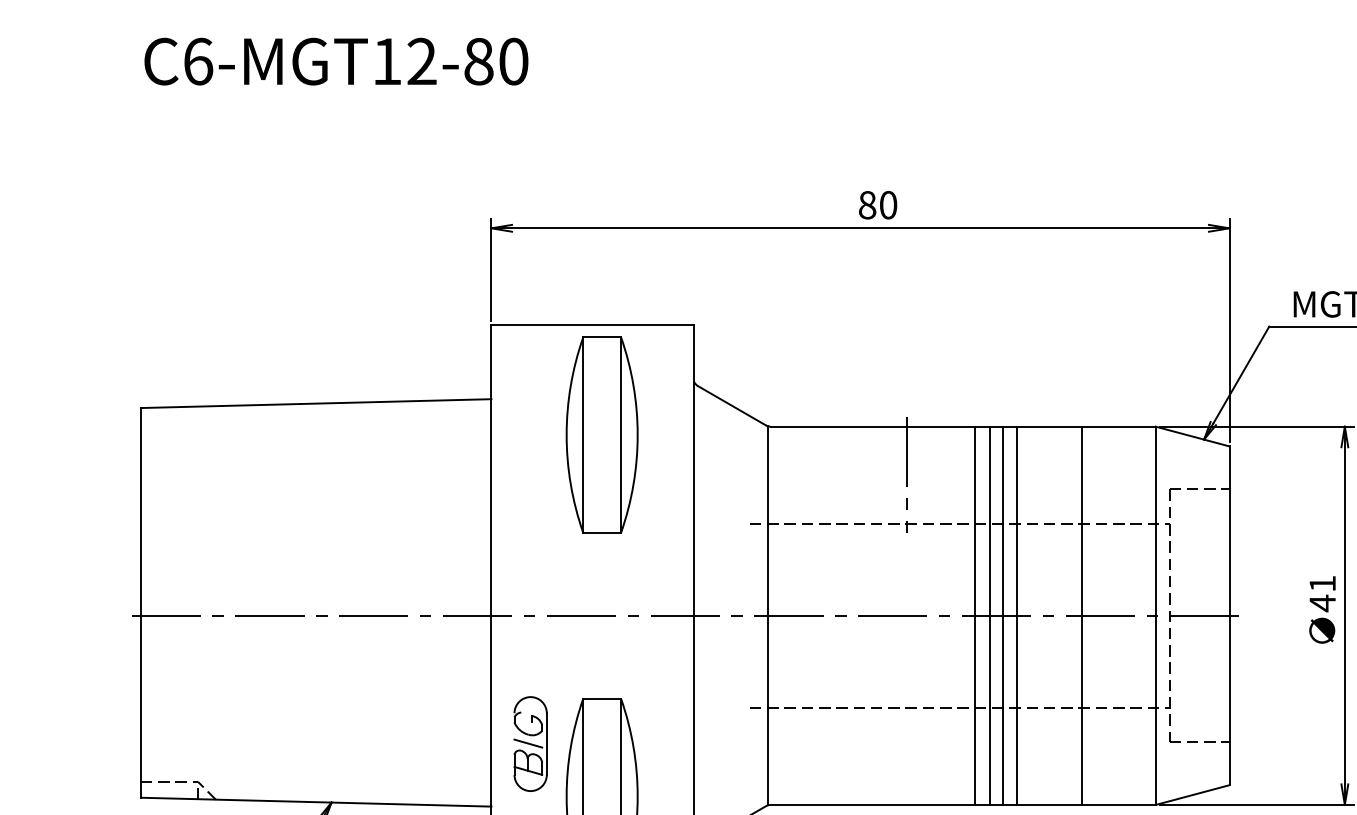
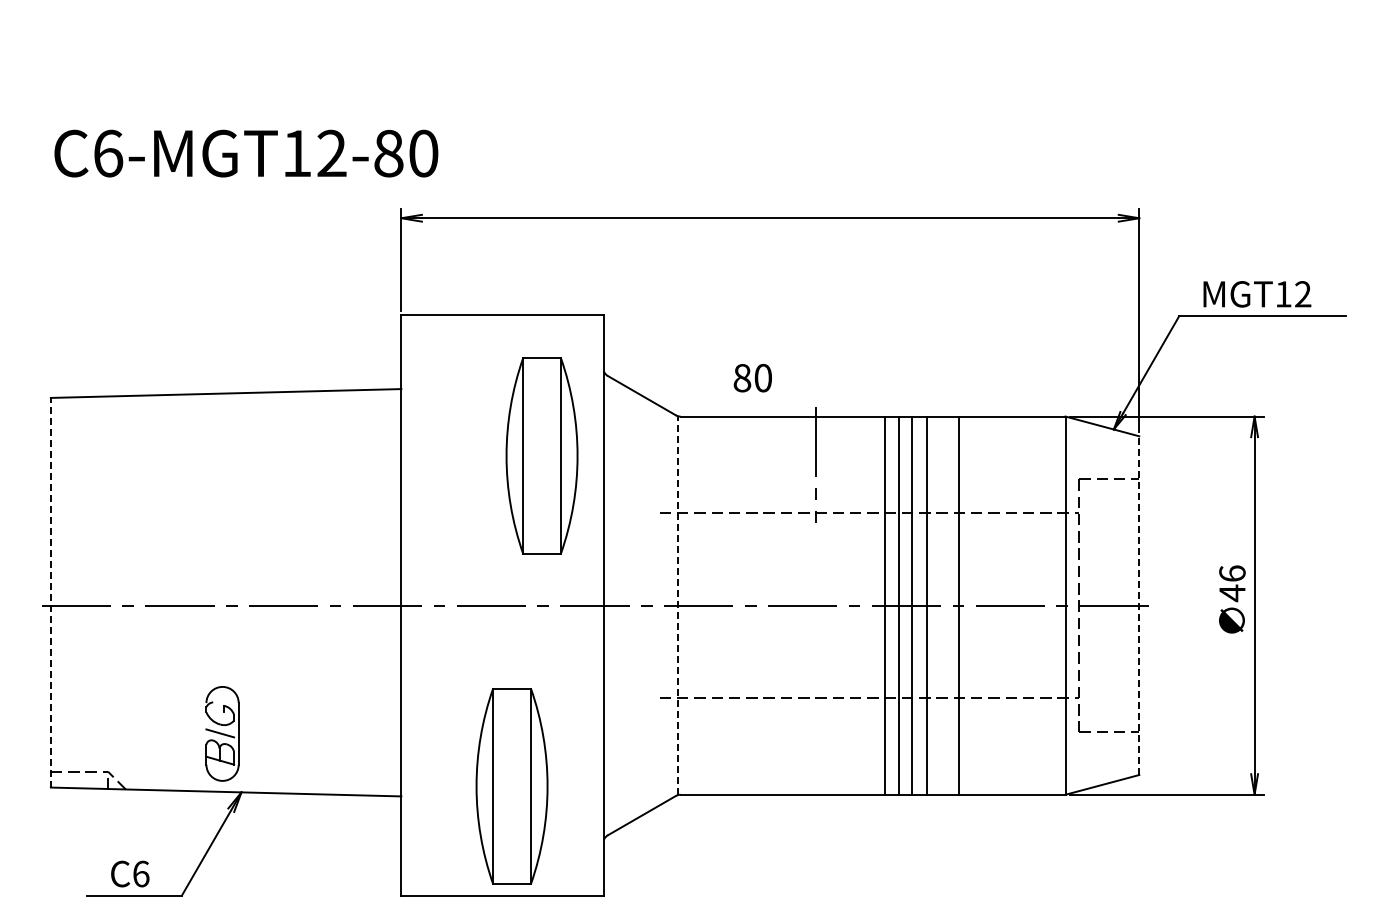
text: (336, 61) -> (246, 153), moved
text: (877, 204) -> (752, 377), moved
part: (601, 434) -> (541, 455), moved
text: (1322, 583) -> (1232, 573), 41 -> 46
line: (140, 602) -> (50, 592), solid -> dashed
line: (768, 614) -> (678, 604), solid -> dashed
line: (1081, 615) -> (958, 605), moved
line: (1229, 615) -> (1139, 605), solid -> dashed
part: (530, 743) -> (222, 733), moved

